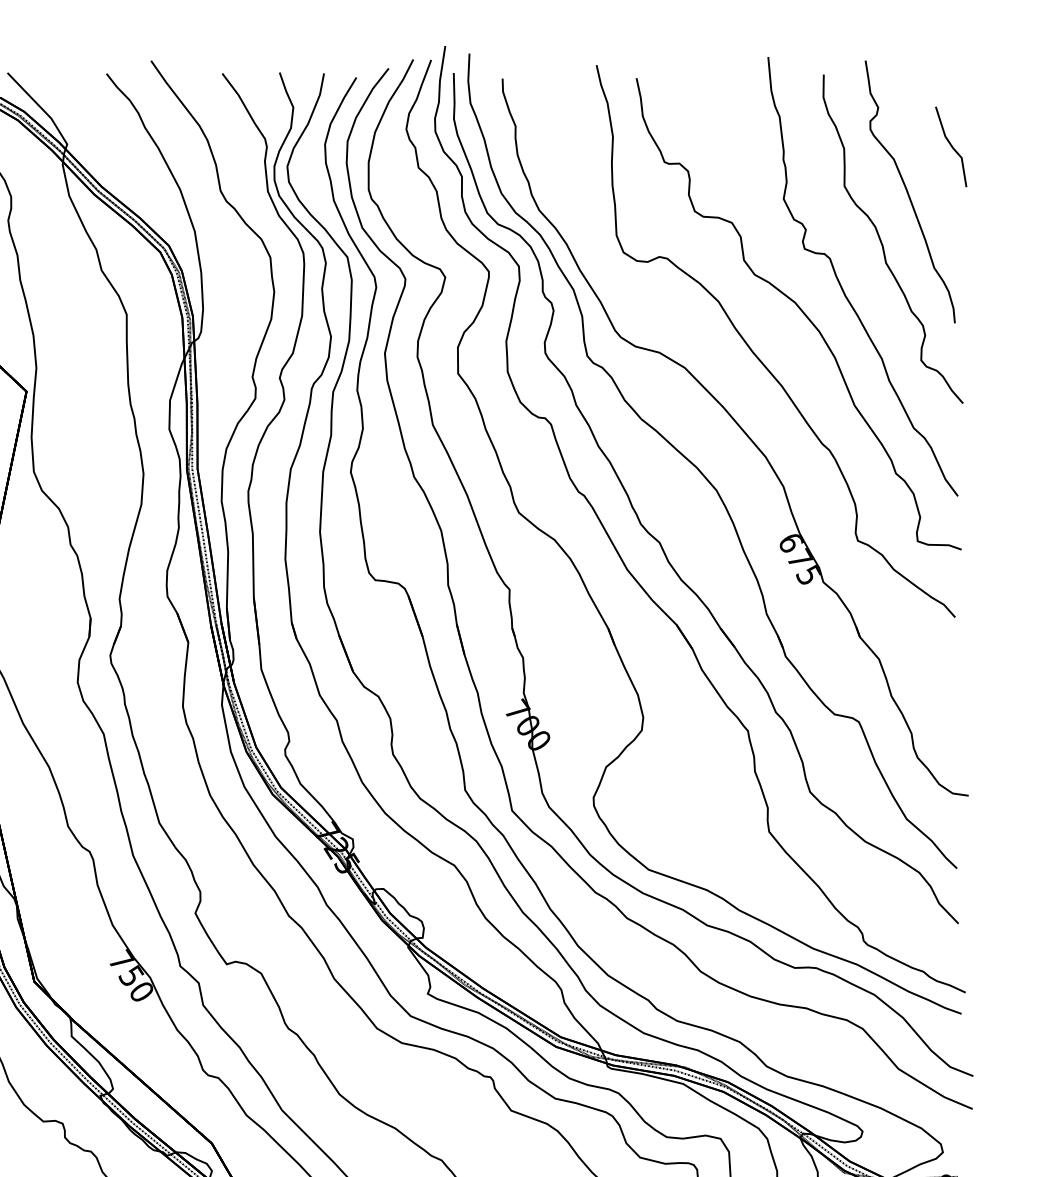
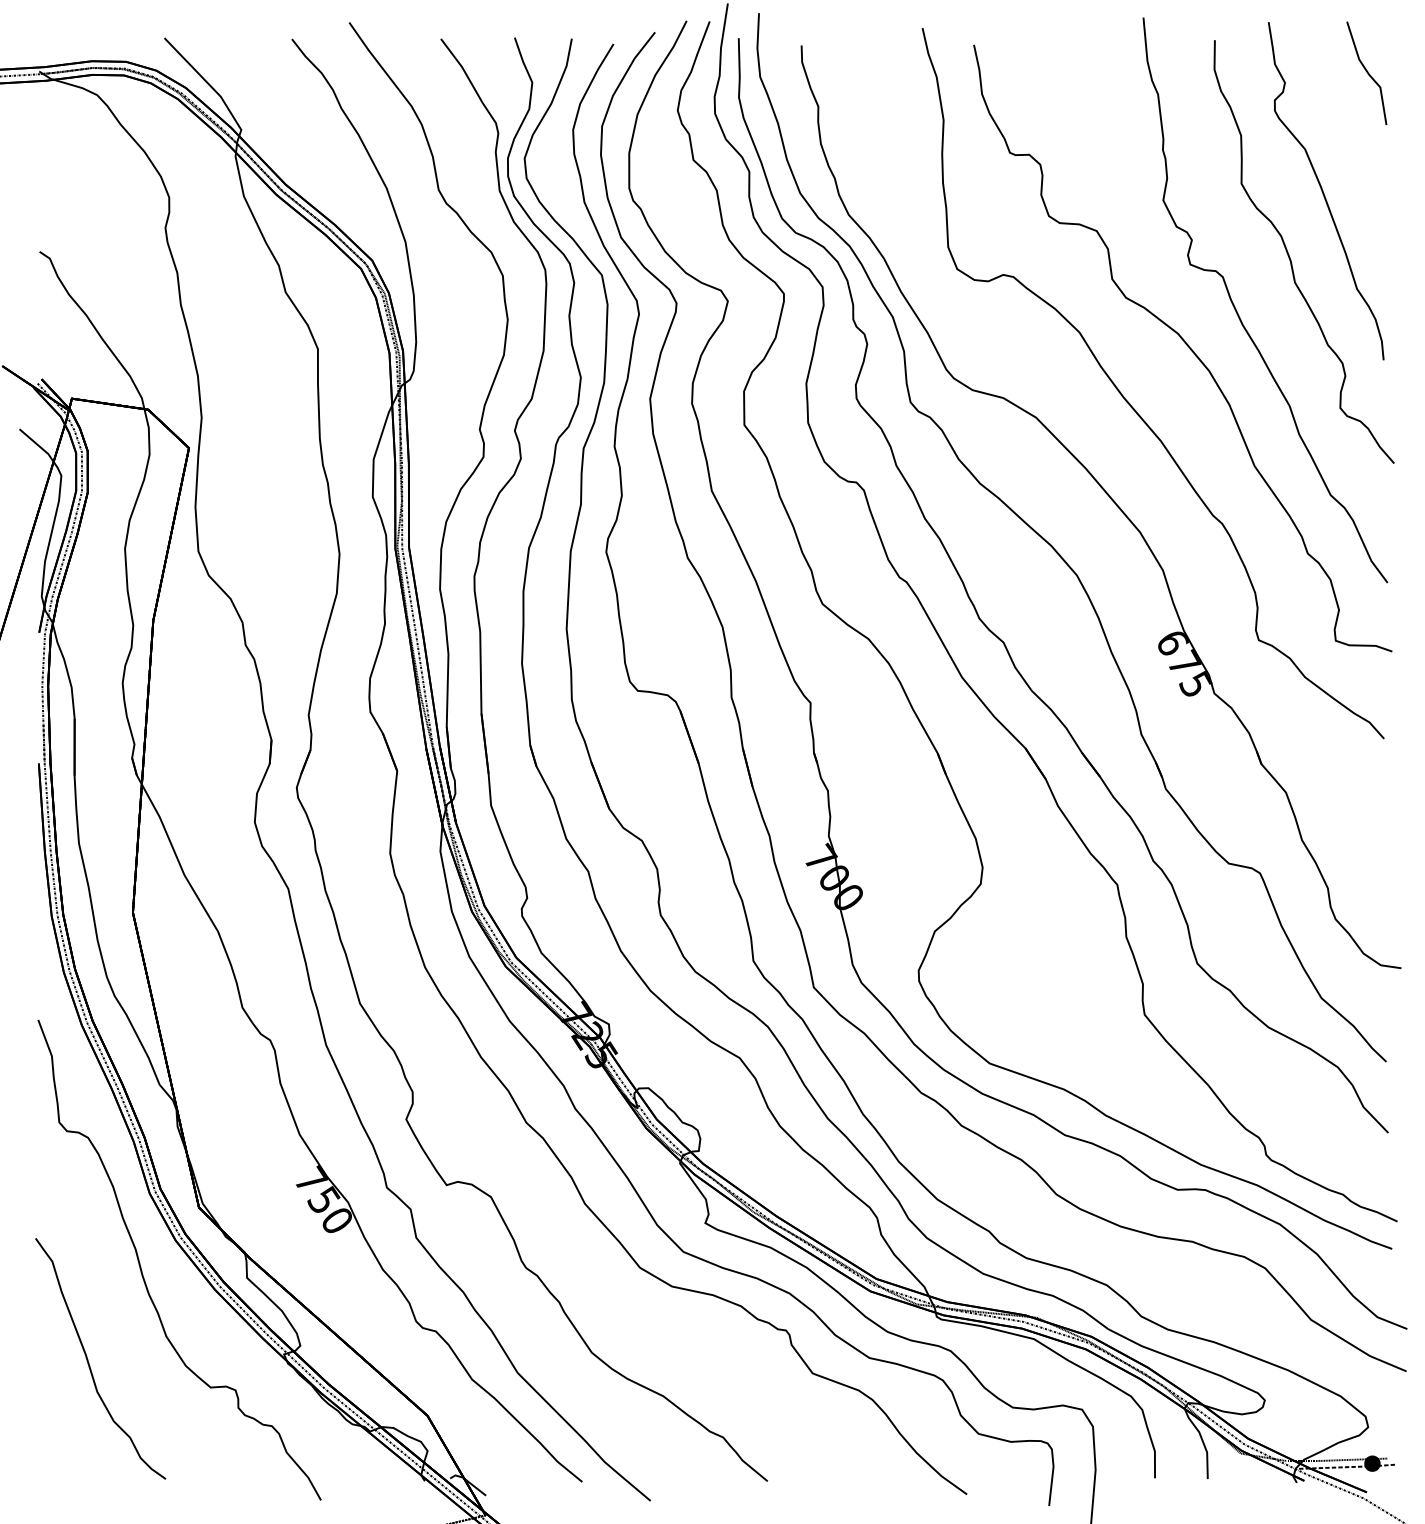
part: (950, 147) -> (1366, 73), moved

